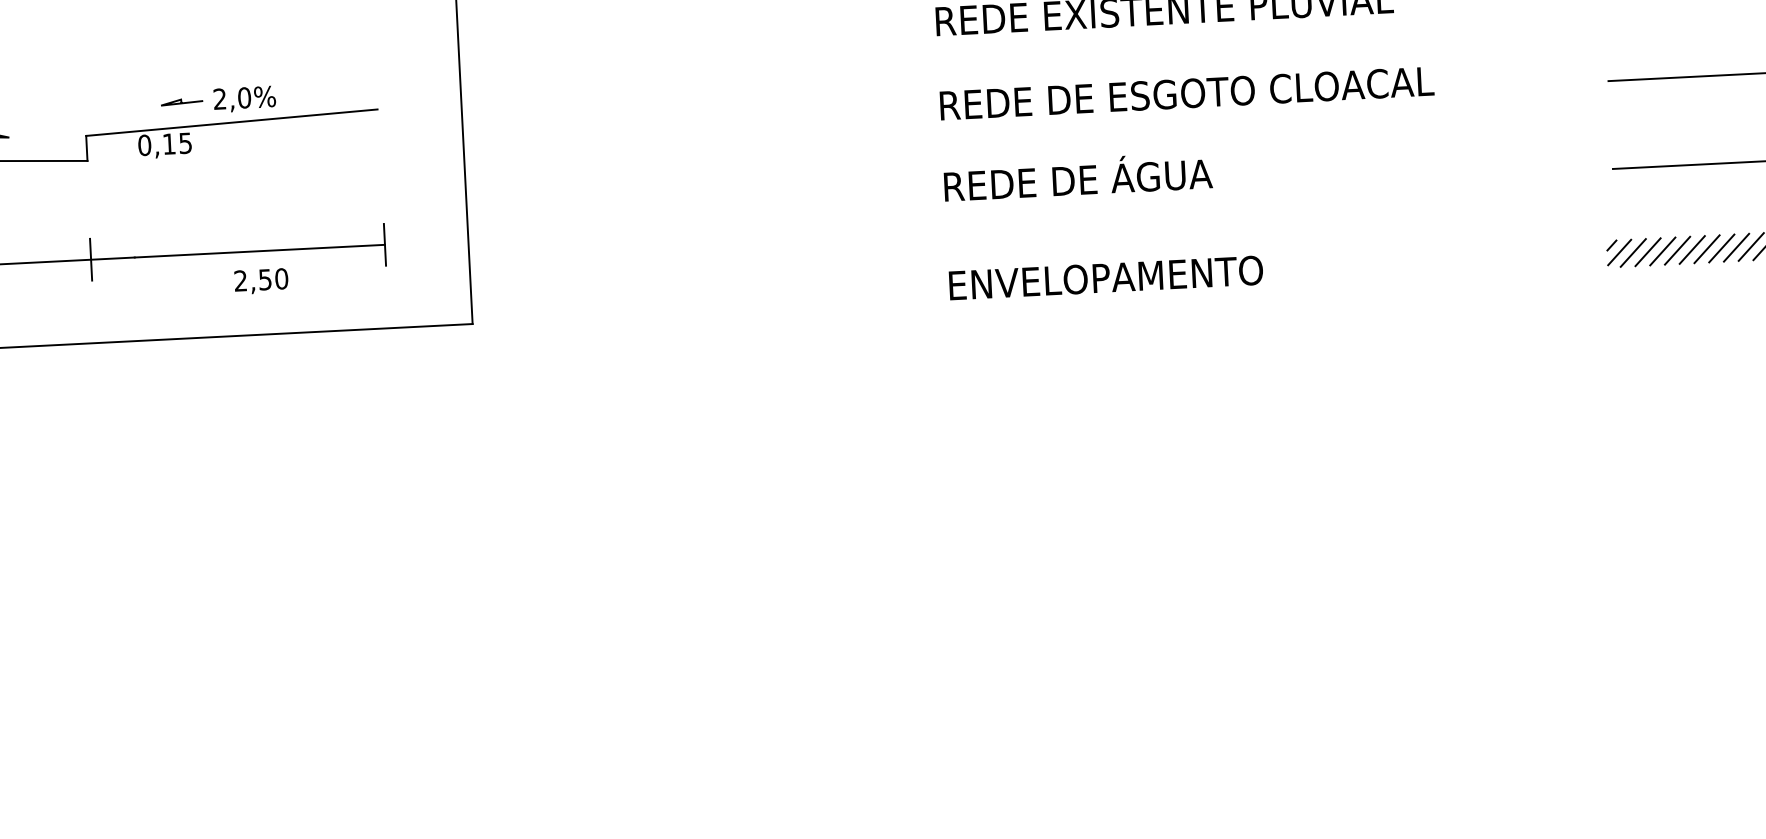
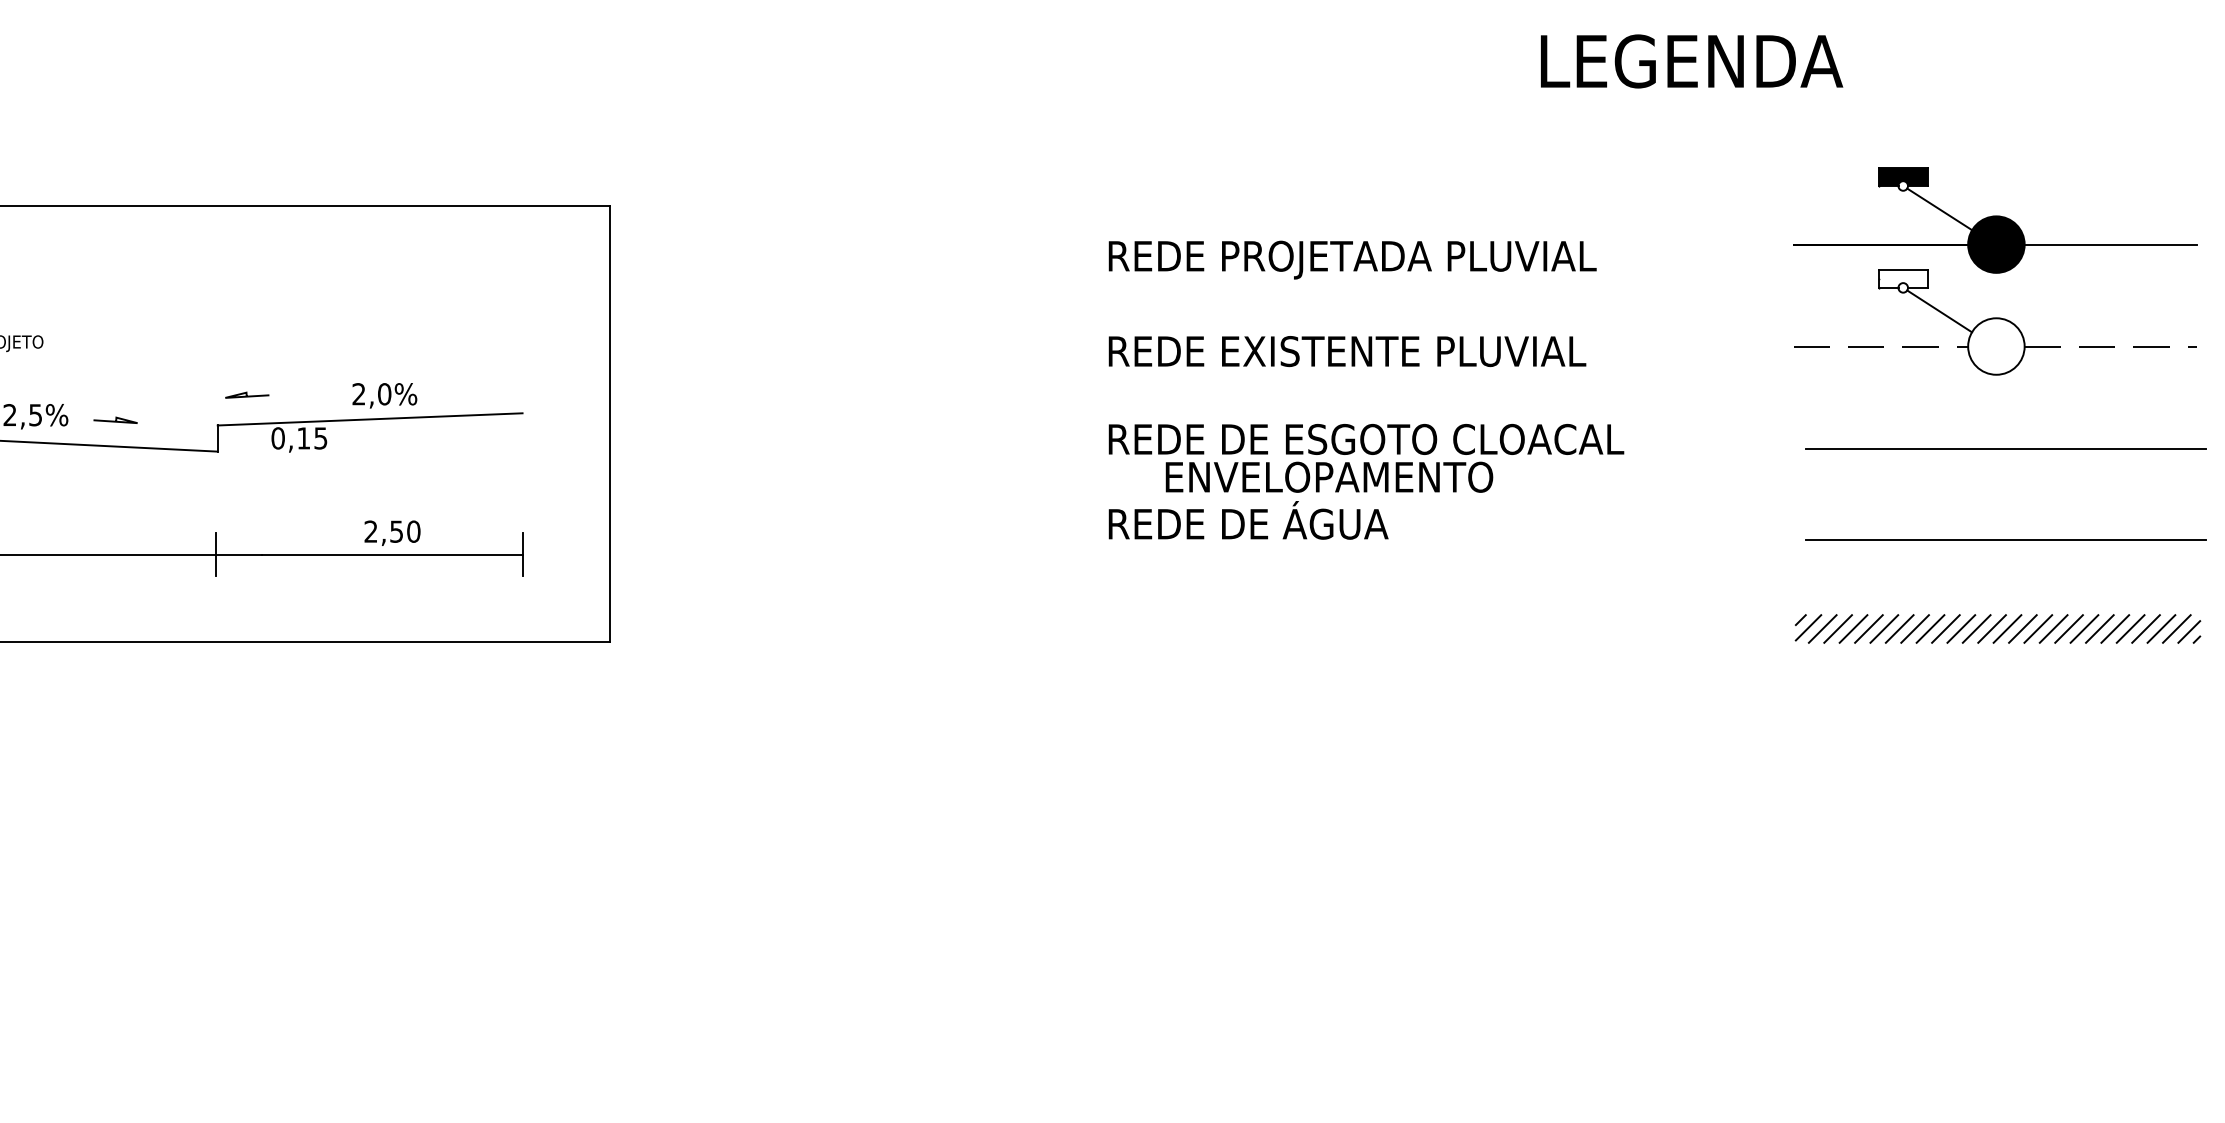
line: (182, 101) -> (247, 394), moved
text: (1106, 277) -> (1329, 476), moved
text: (261, 280) -> (392, 532), moved

